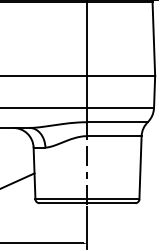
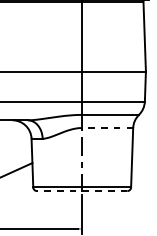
line: (114, 136) -> (107, 128), solid -> dashed
line: (87, 203) -> (82, 191), solid -> dashed

